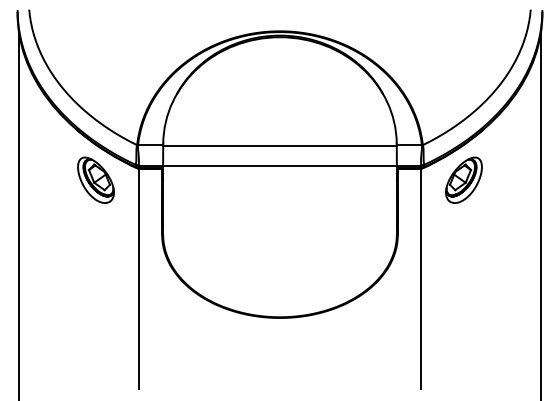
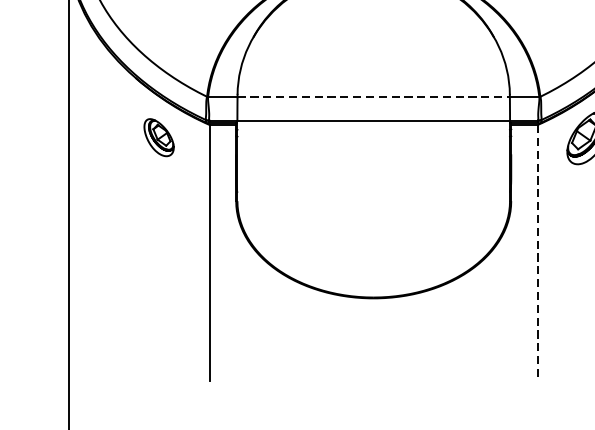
line: (279, 145) -> (373, 97), solid -> dashed
part: (95, 179) -> (158, 136), size x0.7
line: (420, 279) -> (537, 253), solid -> dashed

